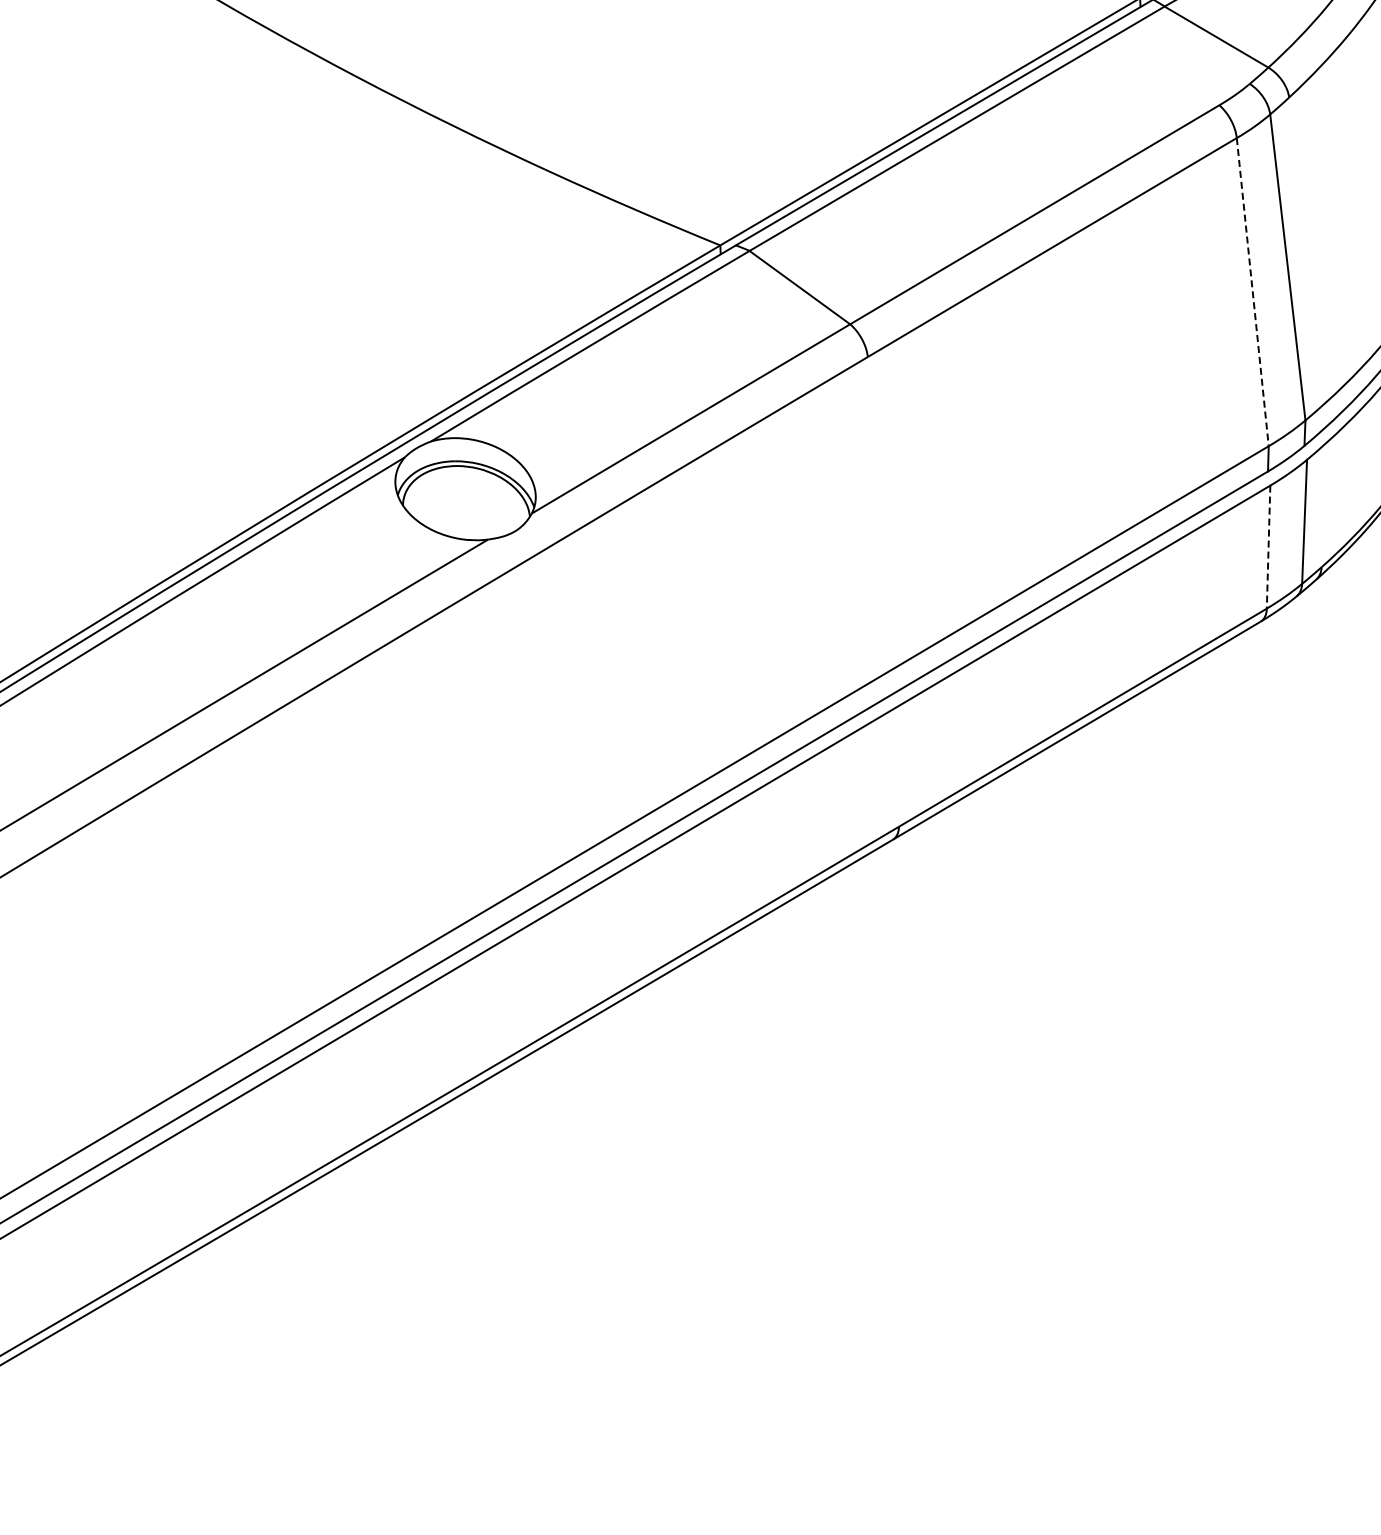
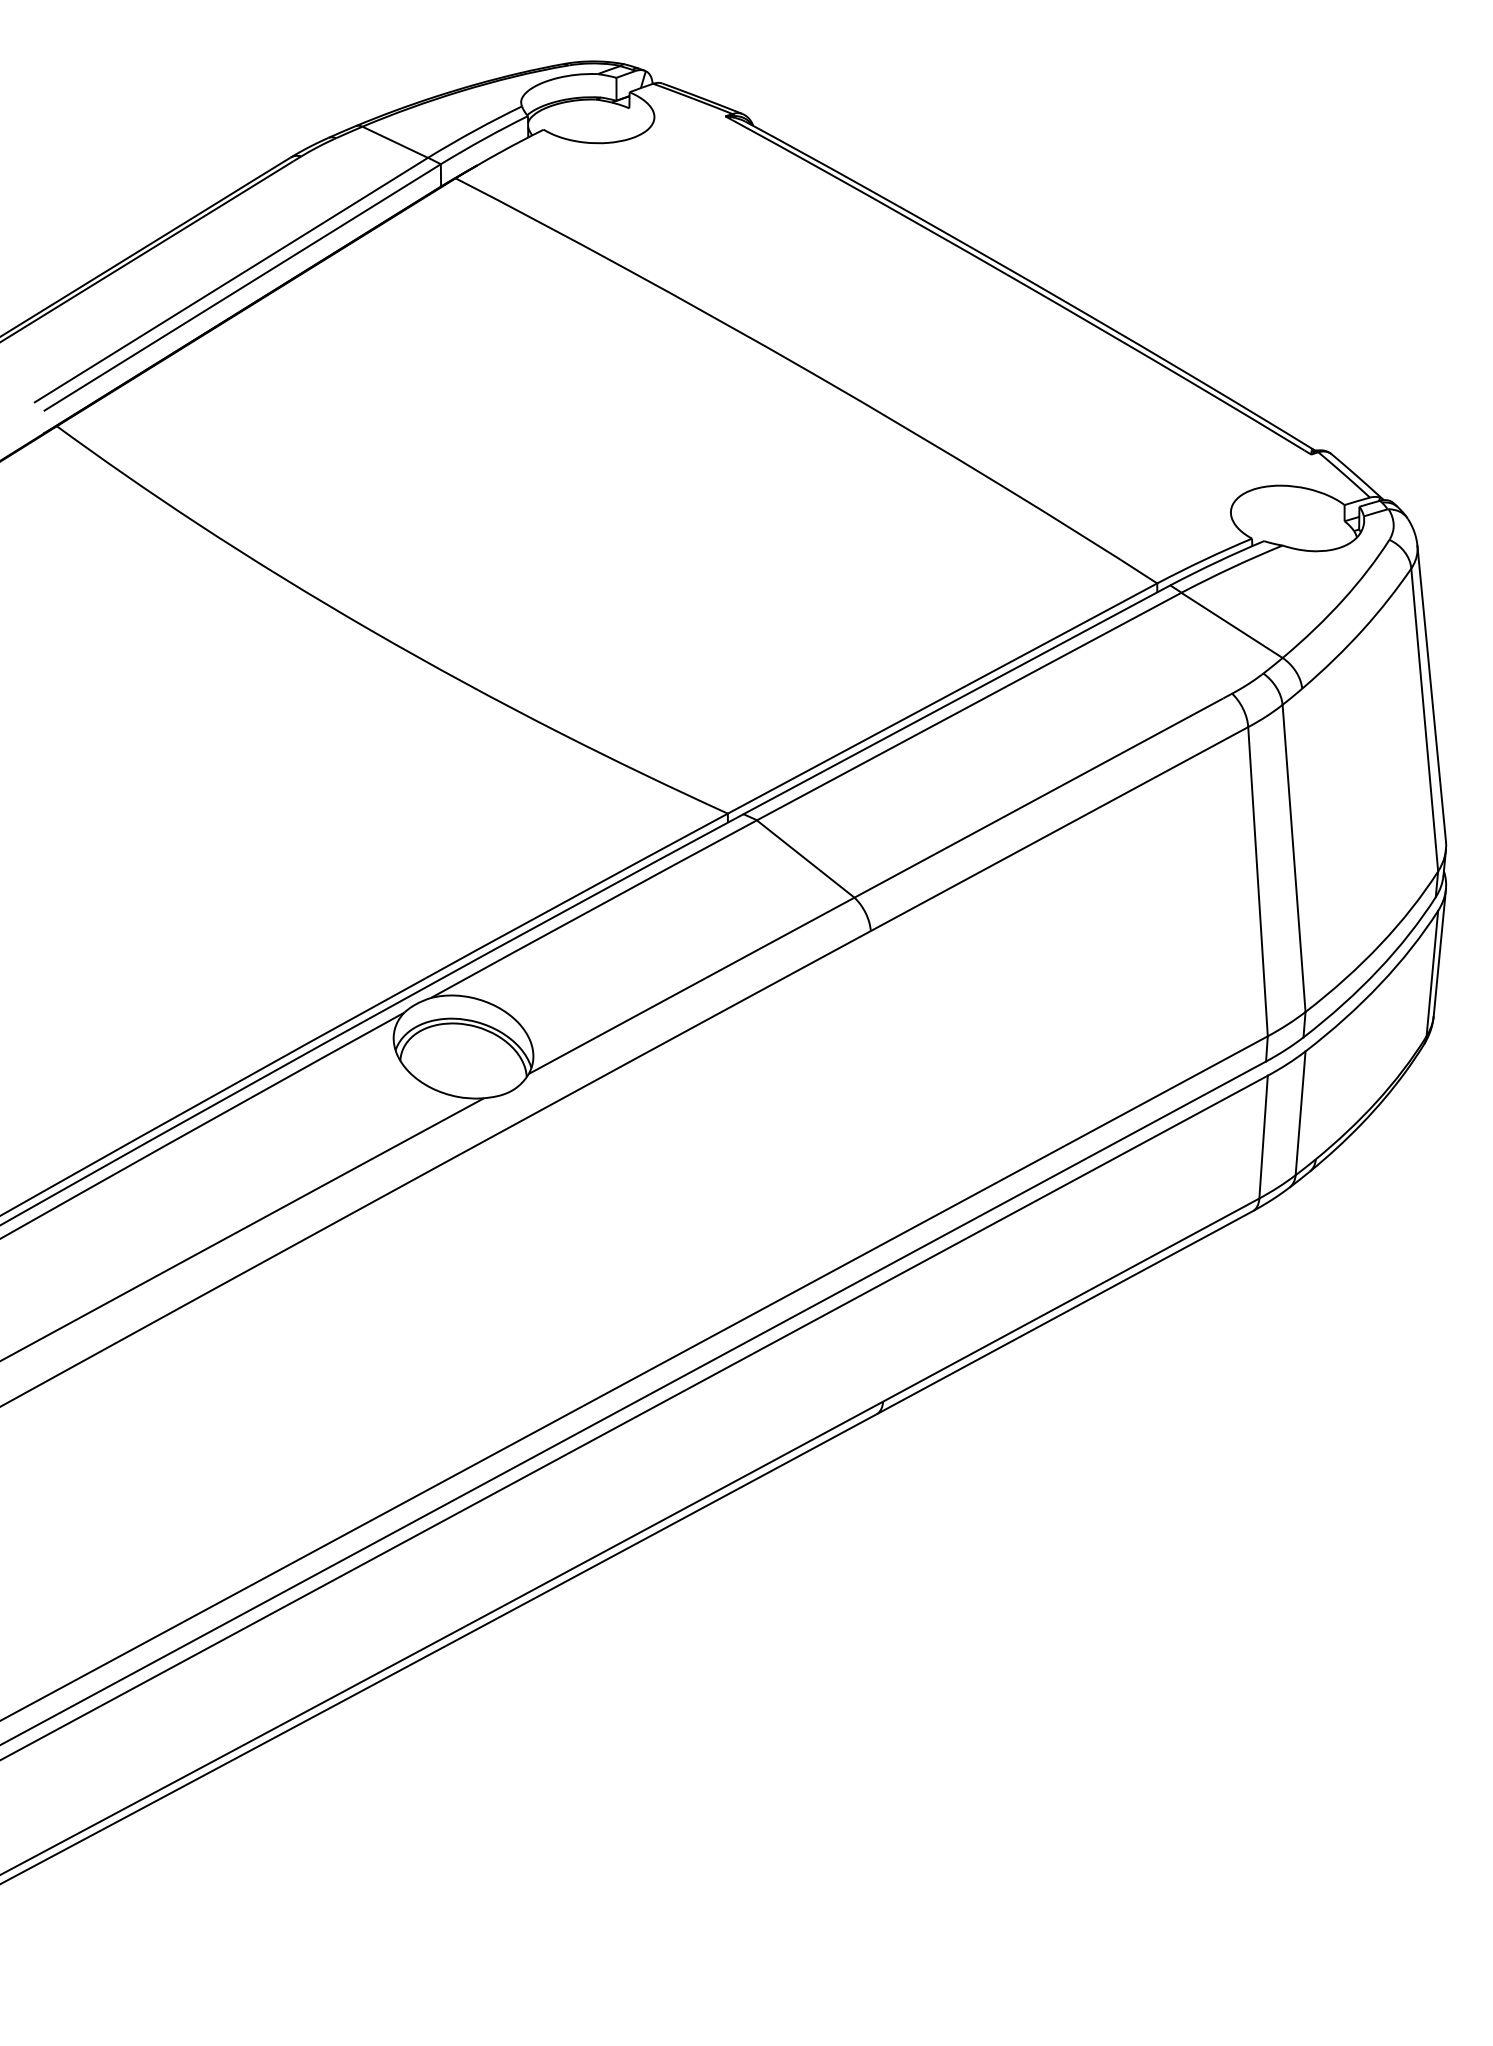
line: (1253, 291) -> (1258, 881), dashed -> solid
line: (1268, 547) -> (1263, 1137), dashed -> solid

